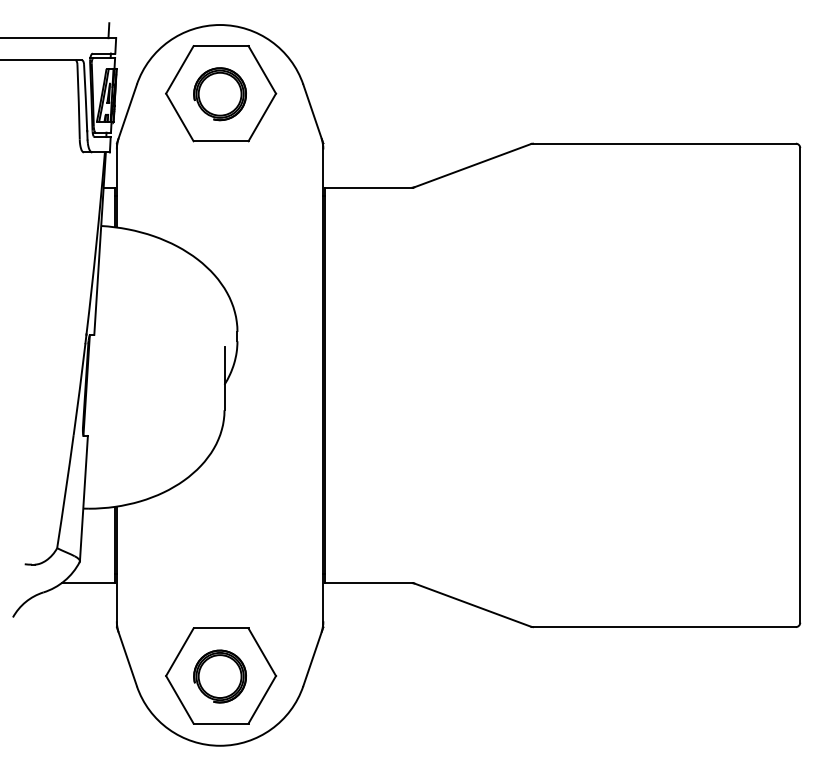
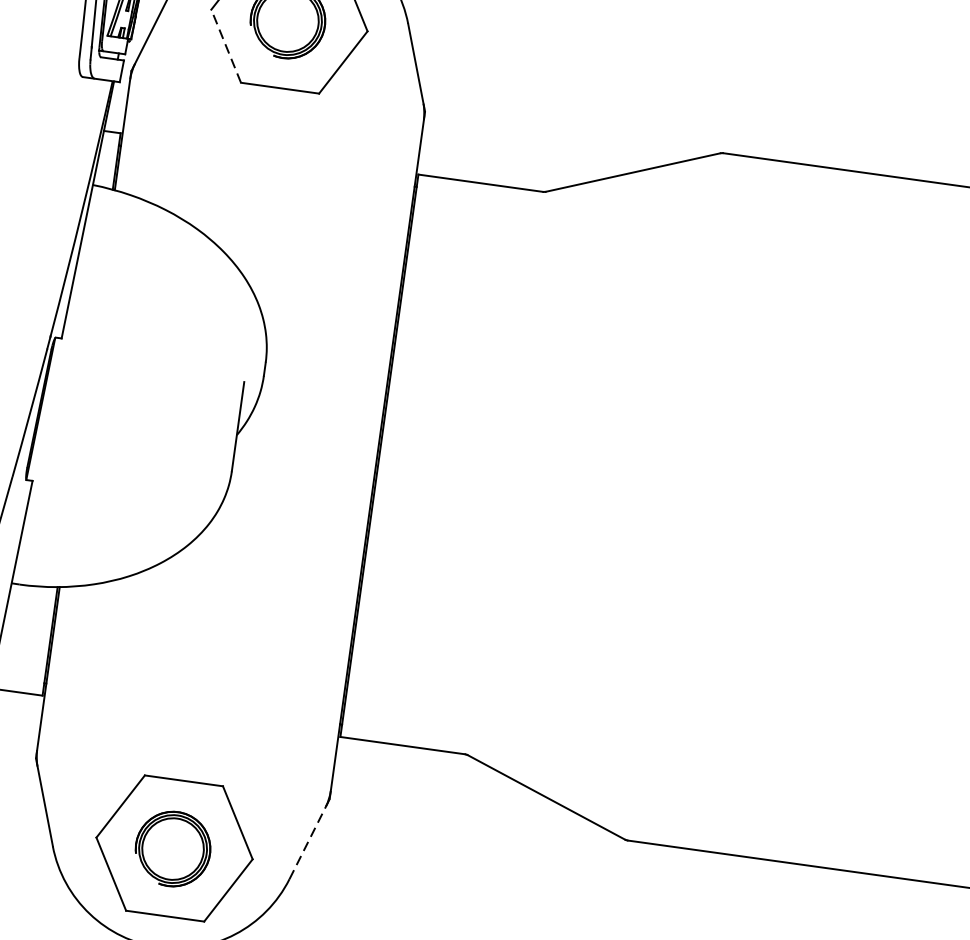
line: (179, 117) -> (225, 46), solid -> dashed
line: (313, 656) -> (309, 838), solid -> dashed

